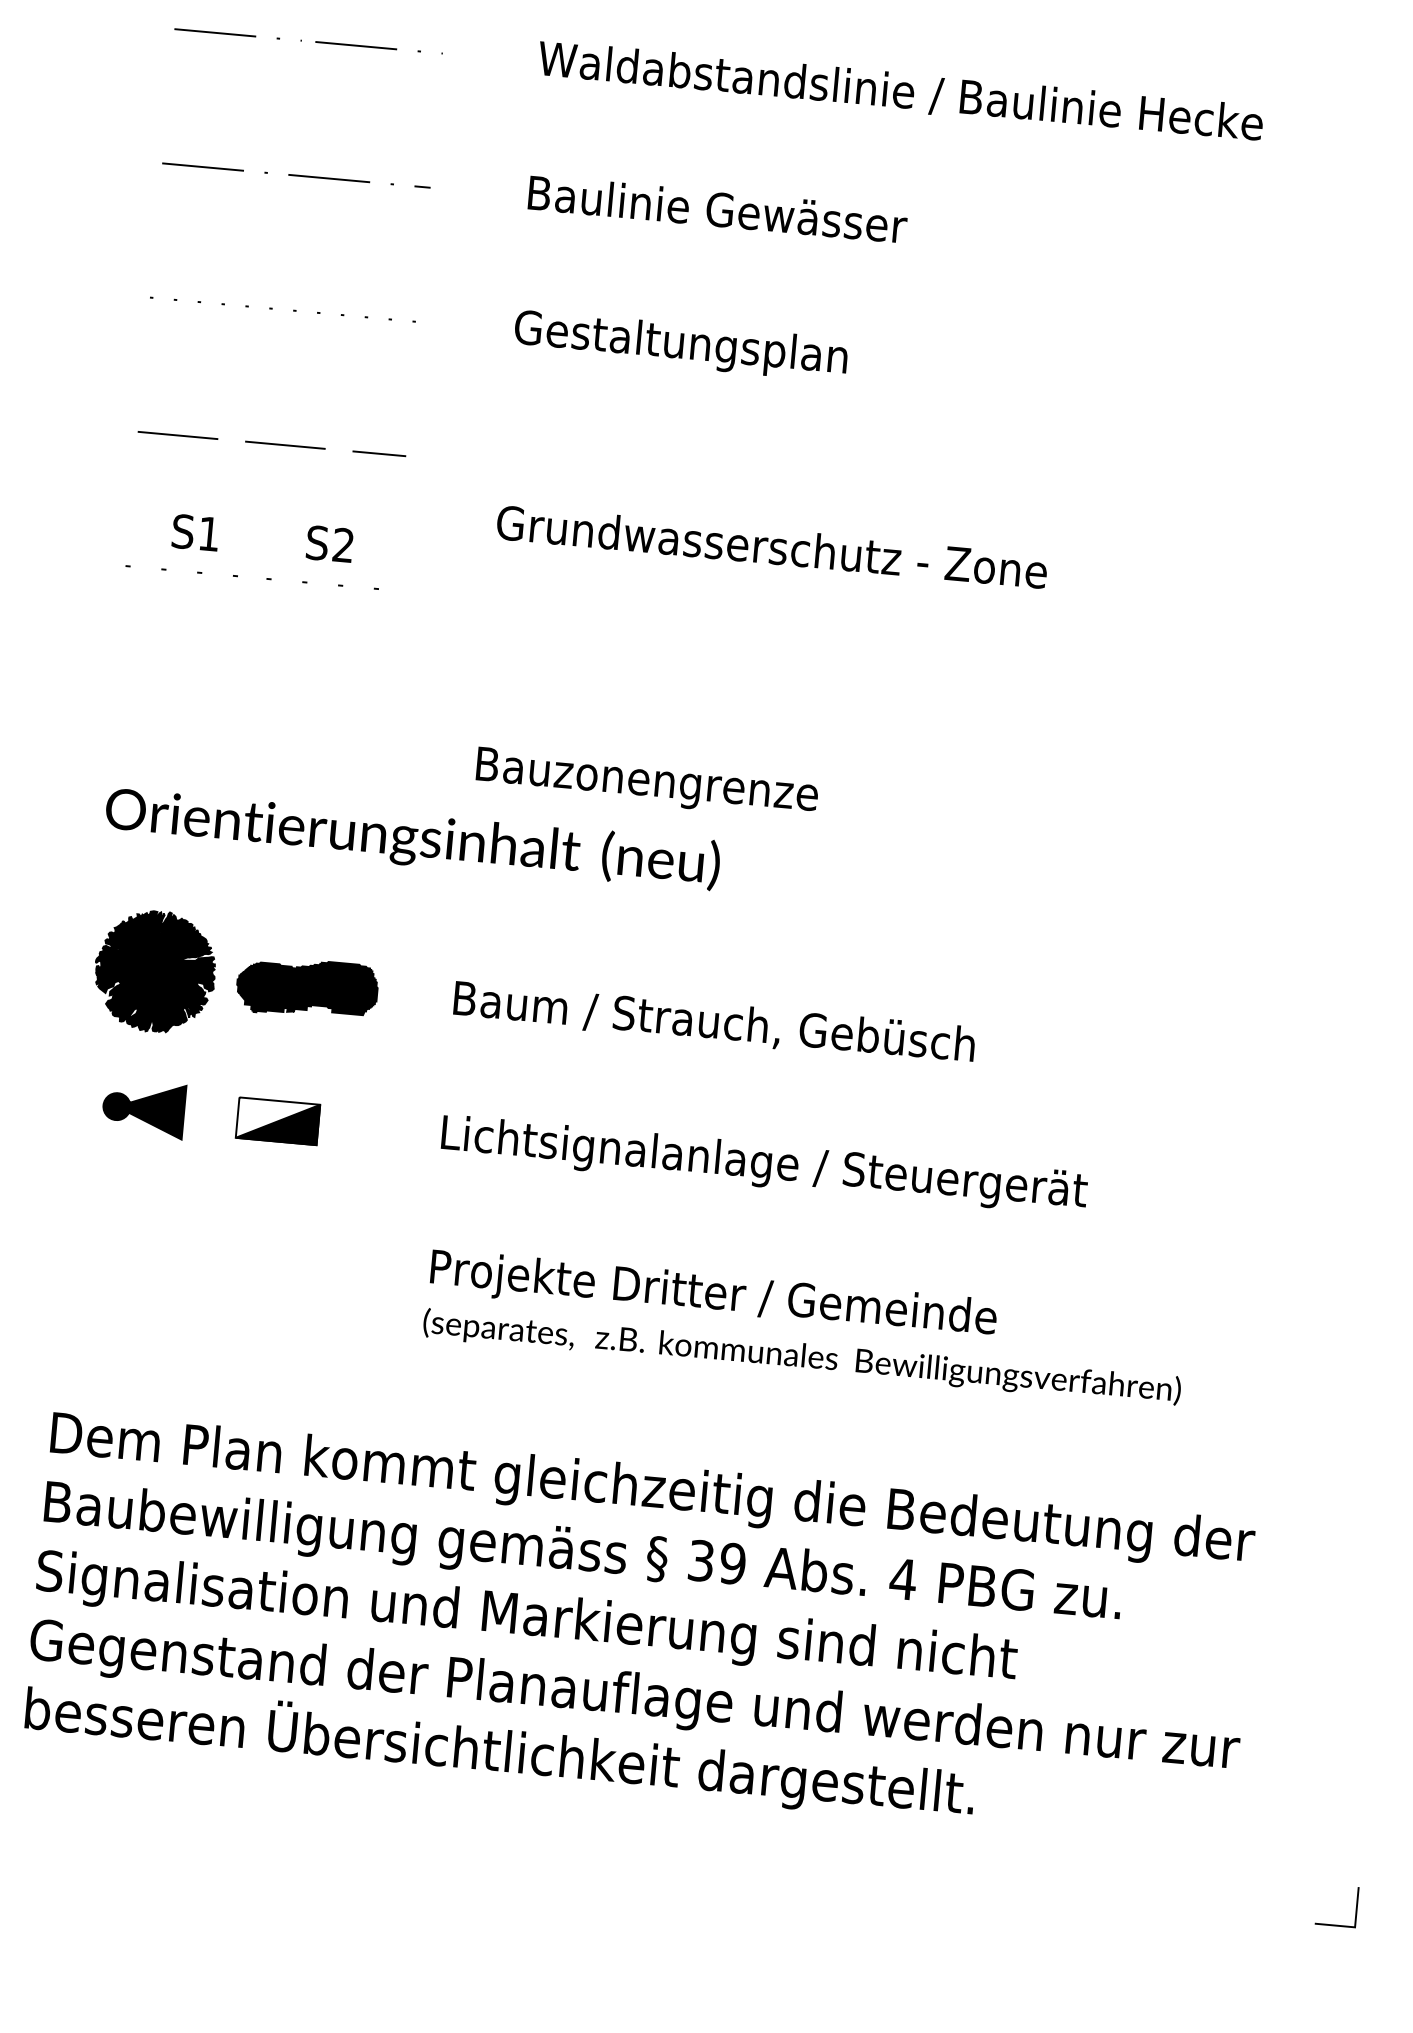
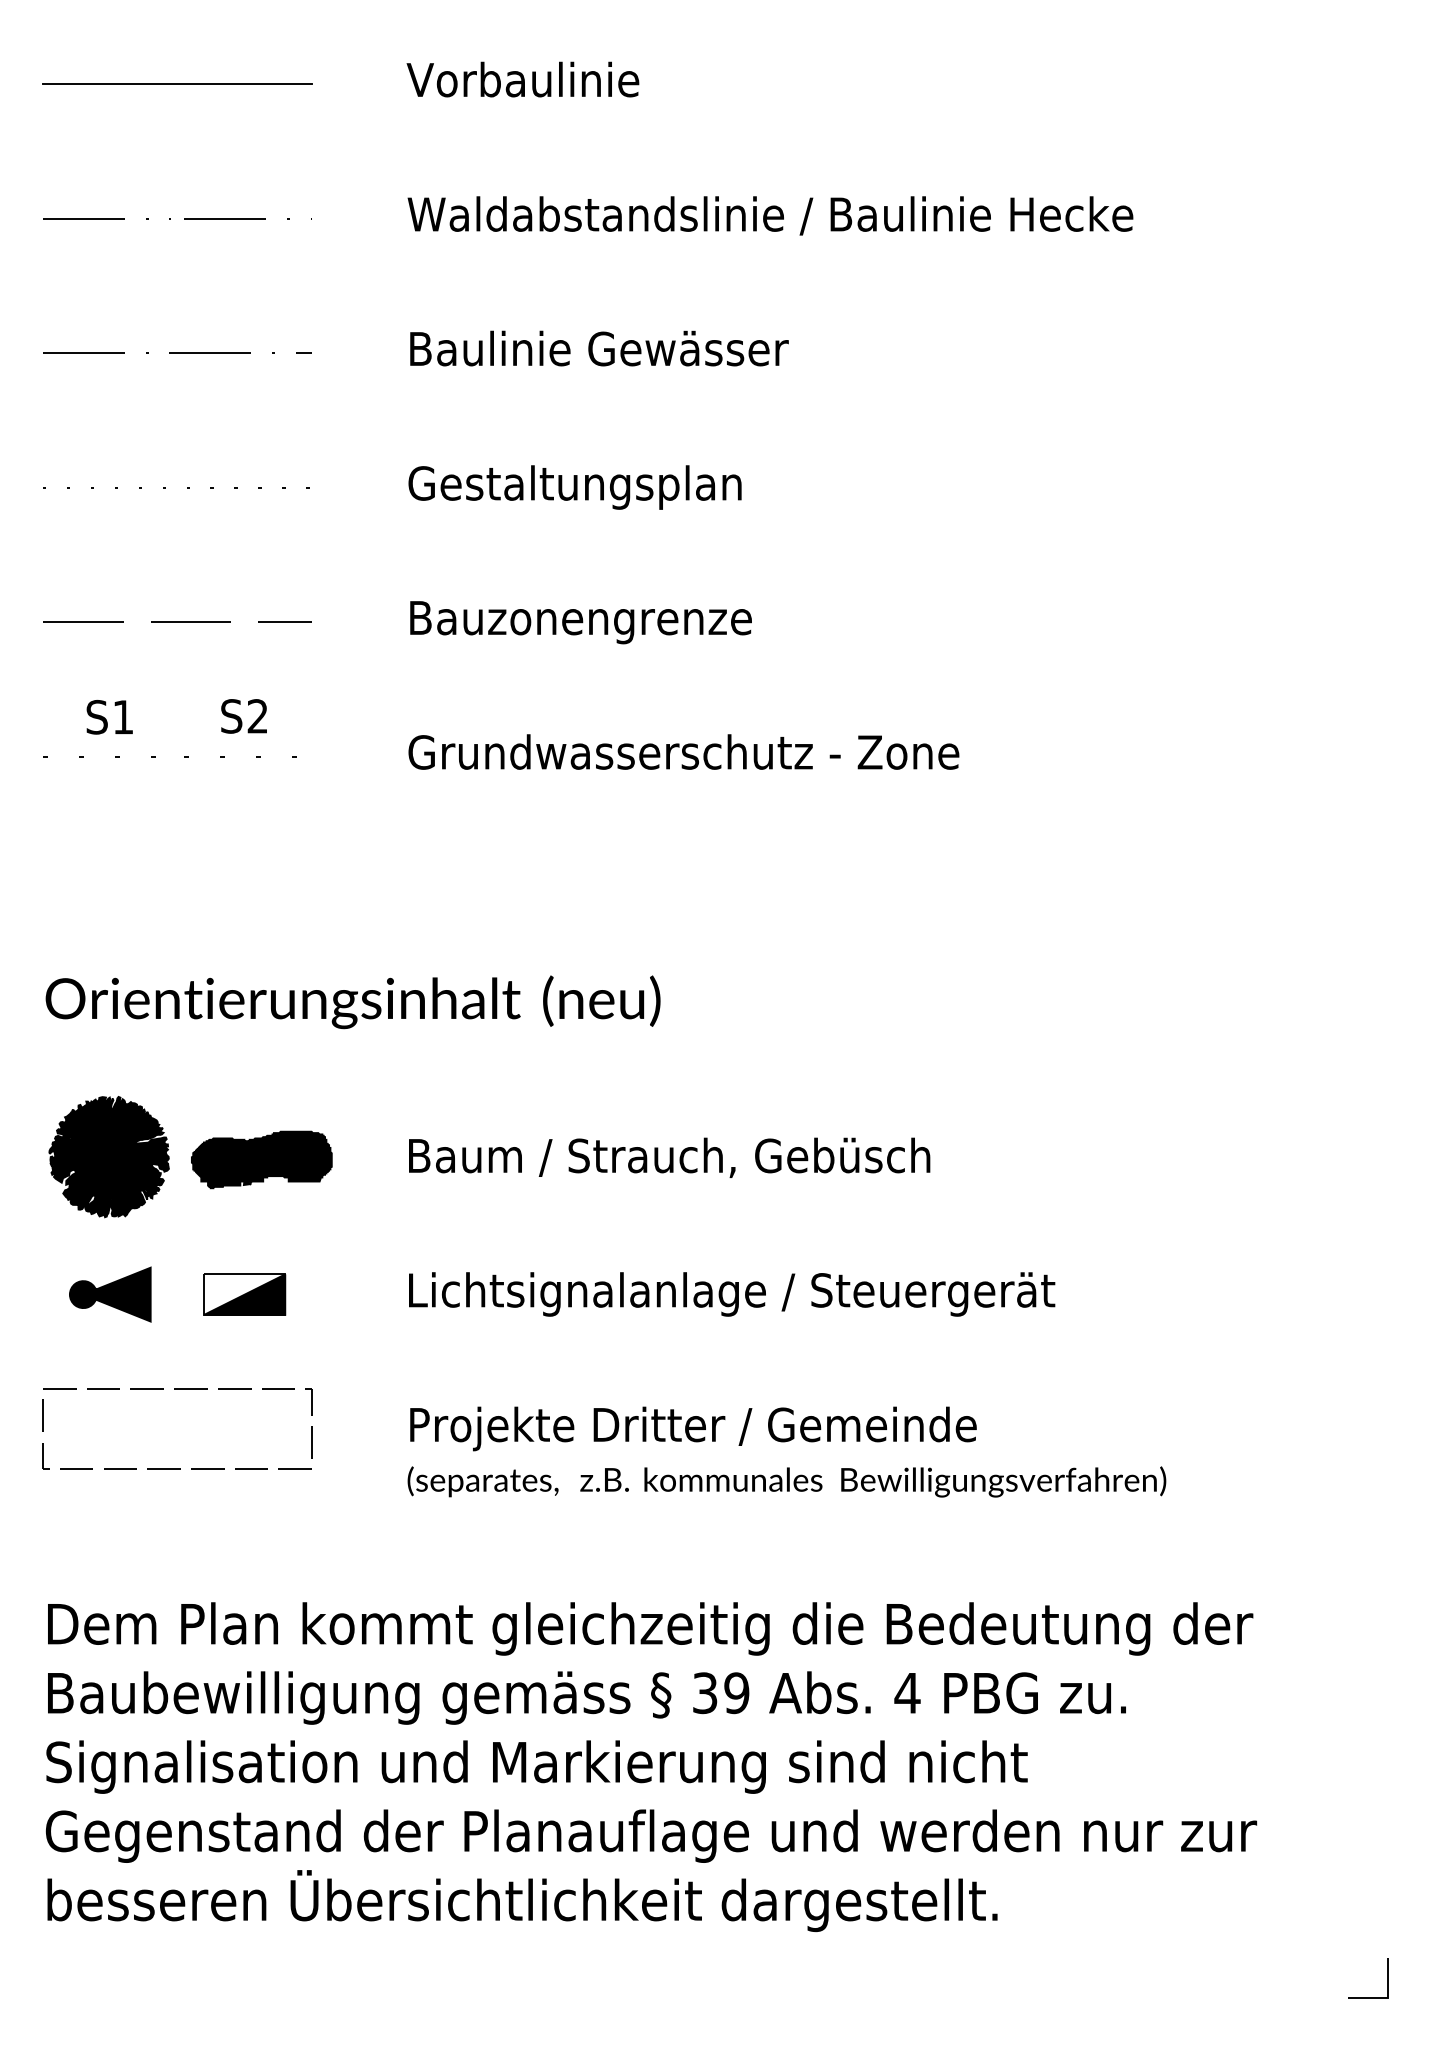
text: (771, 546) -> (683, 751), moved
text: (646, 783) -> (580, 622), moved
part: (202, 1209) -> (177, 1389), added

